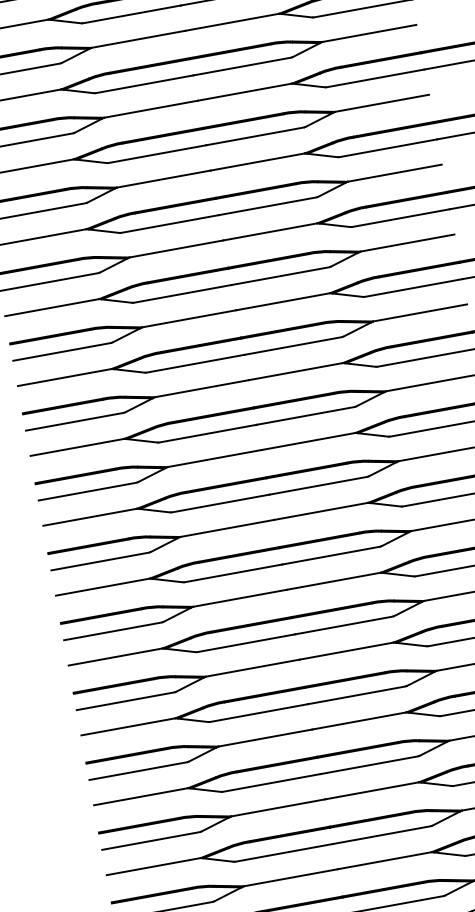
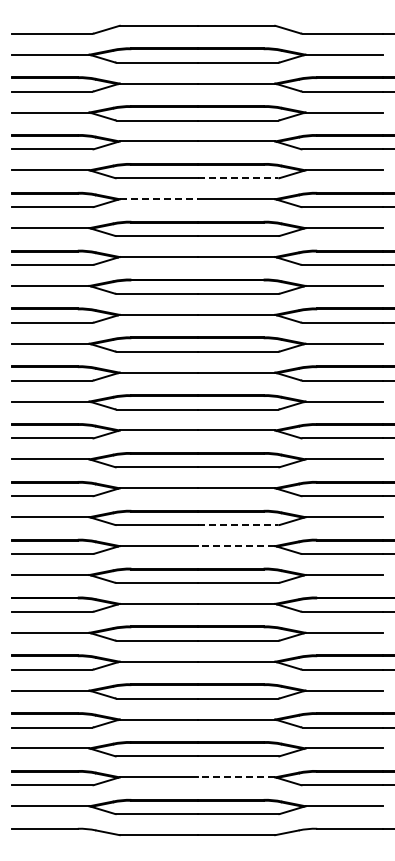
line: (255, 136) -> (238, 178), solid -> dashed
line: (163, 179) -> (158, 199), solid -> dashed
line: (331, 555) -> (238, 525), solid -> dashed
line: (334, 581) -> (236, 546), solid -> dashed
line: (384, 860) -> (236, 777), solid -> dashed

